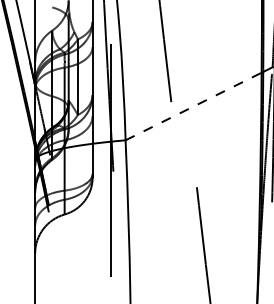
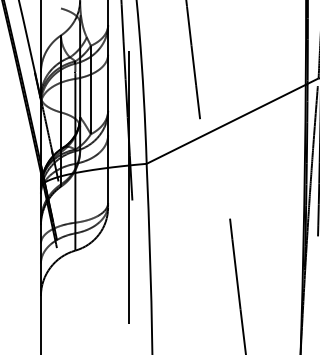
line: (193, 106) -> (226, 124), dashed -> solid

